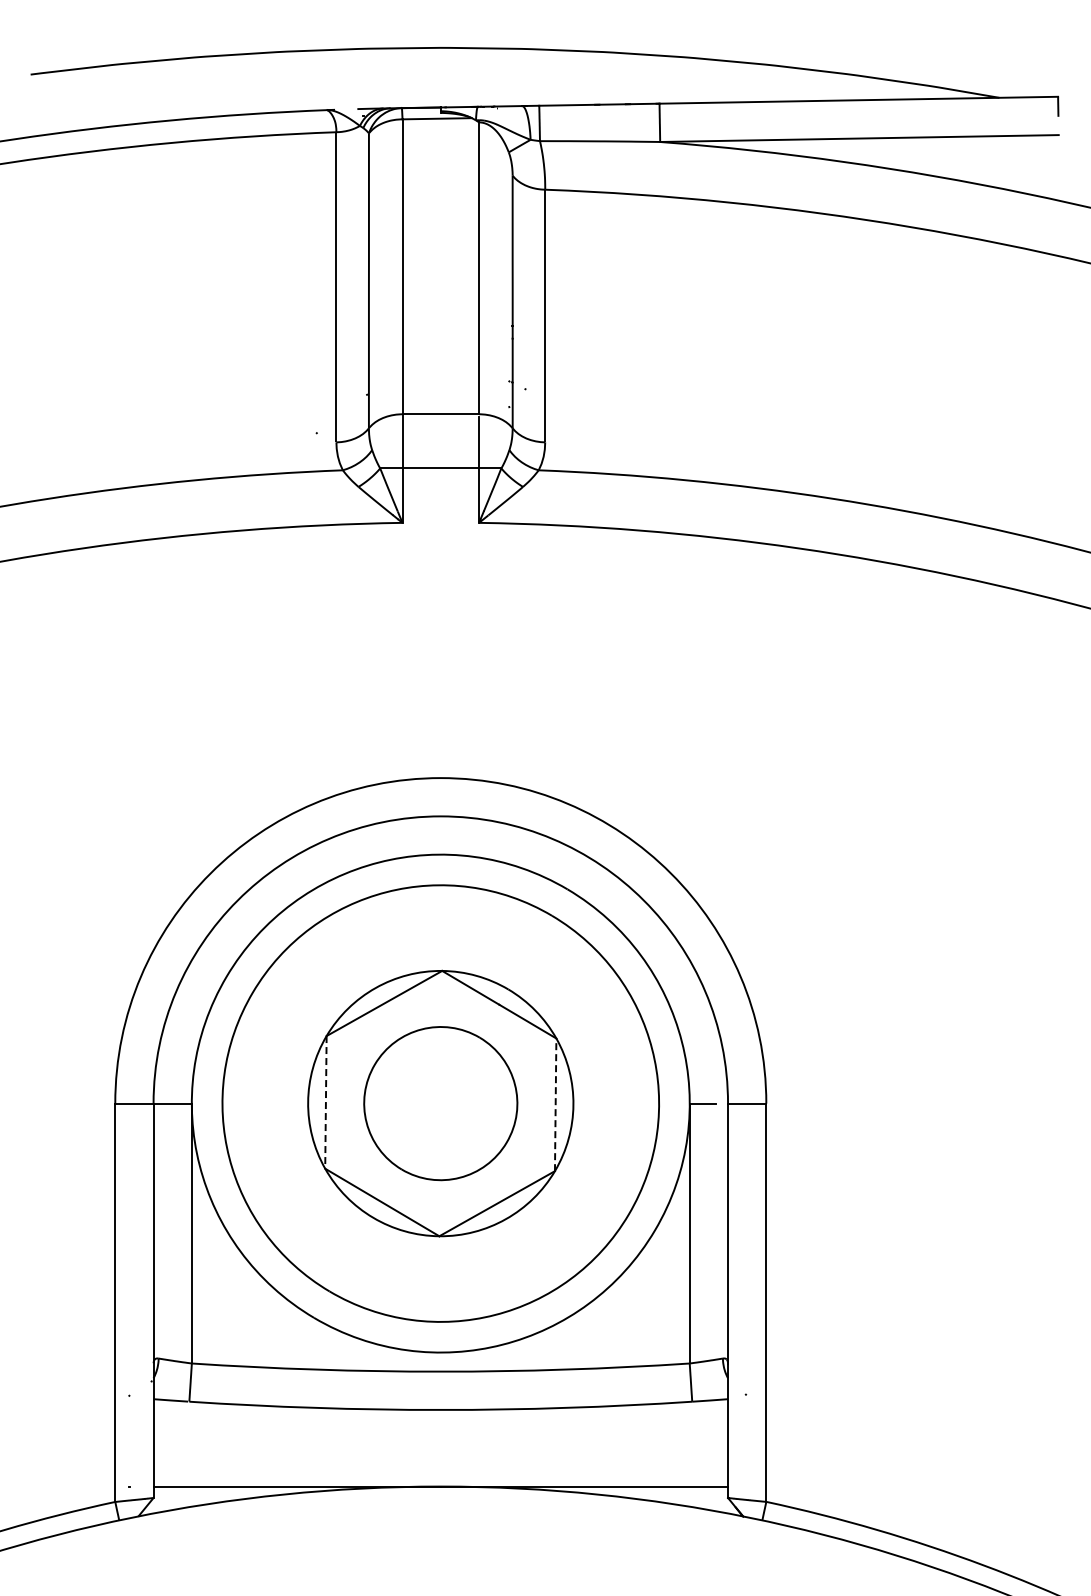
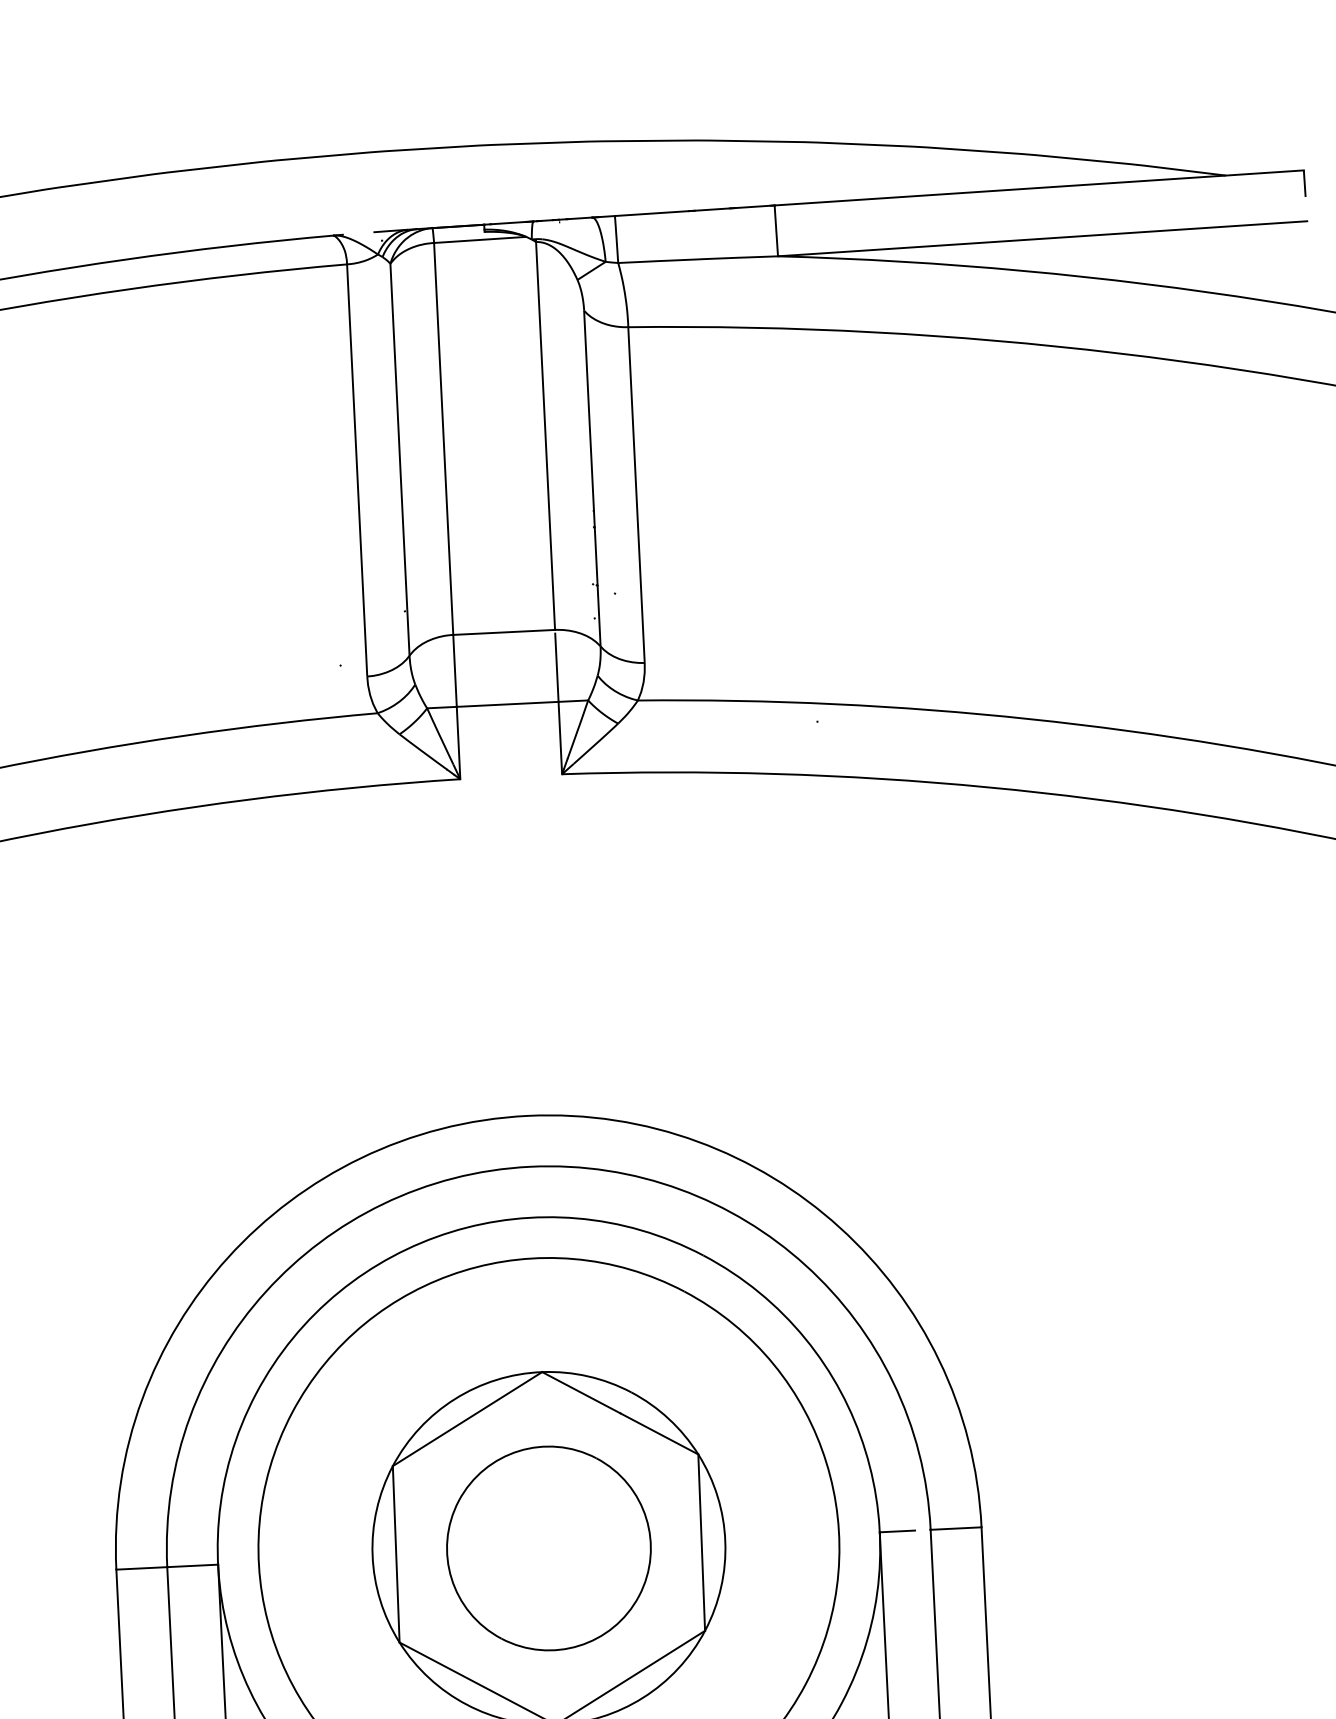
line: (325, 1102) -> (395, 1554), dashed -> solid
line: (555, 1104) -> (701, 1542), dashed -> solid

